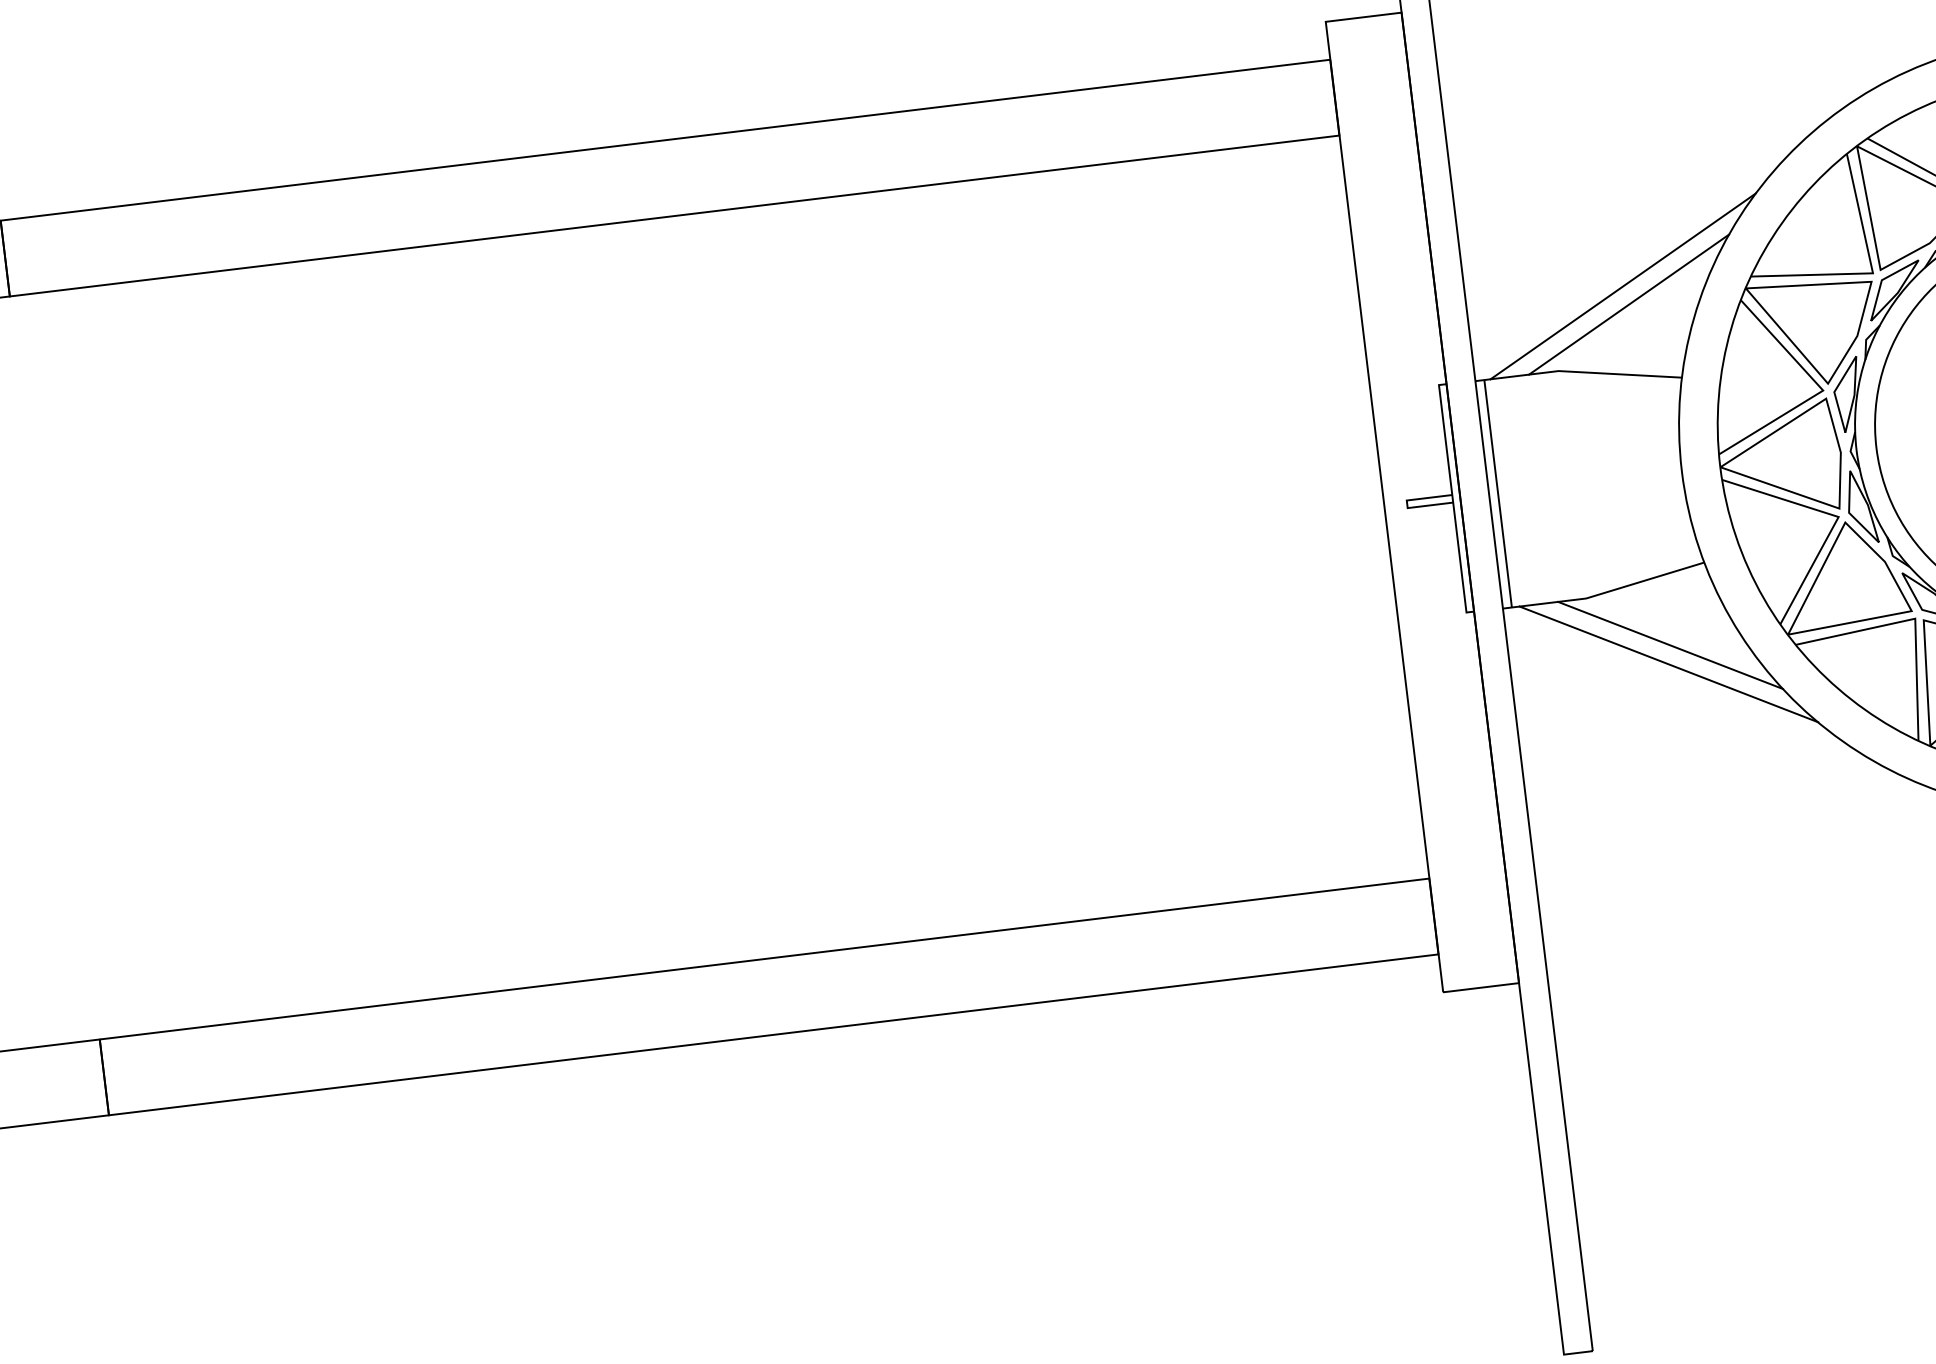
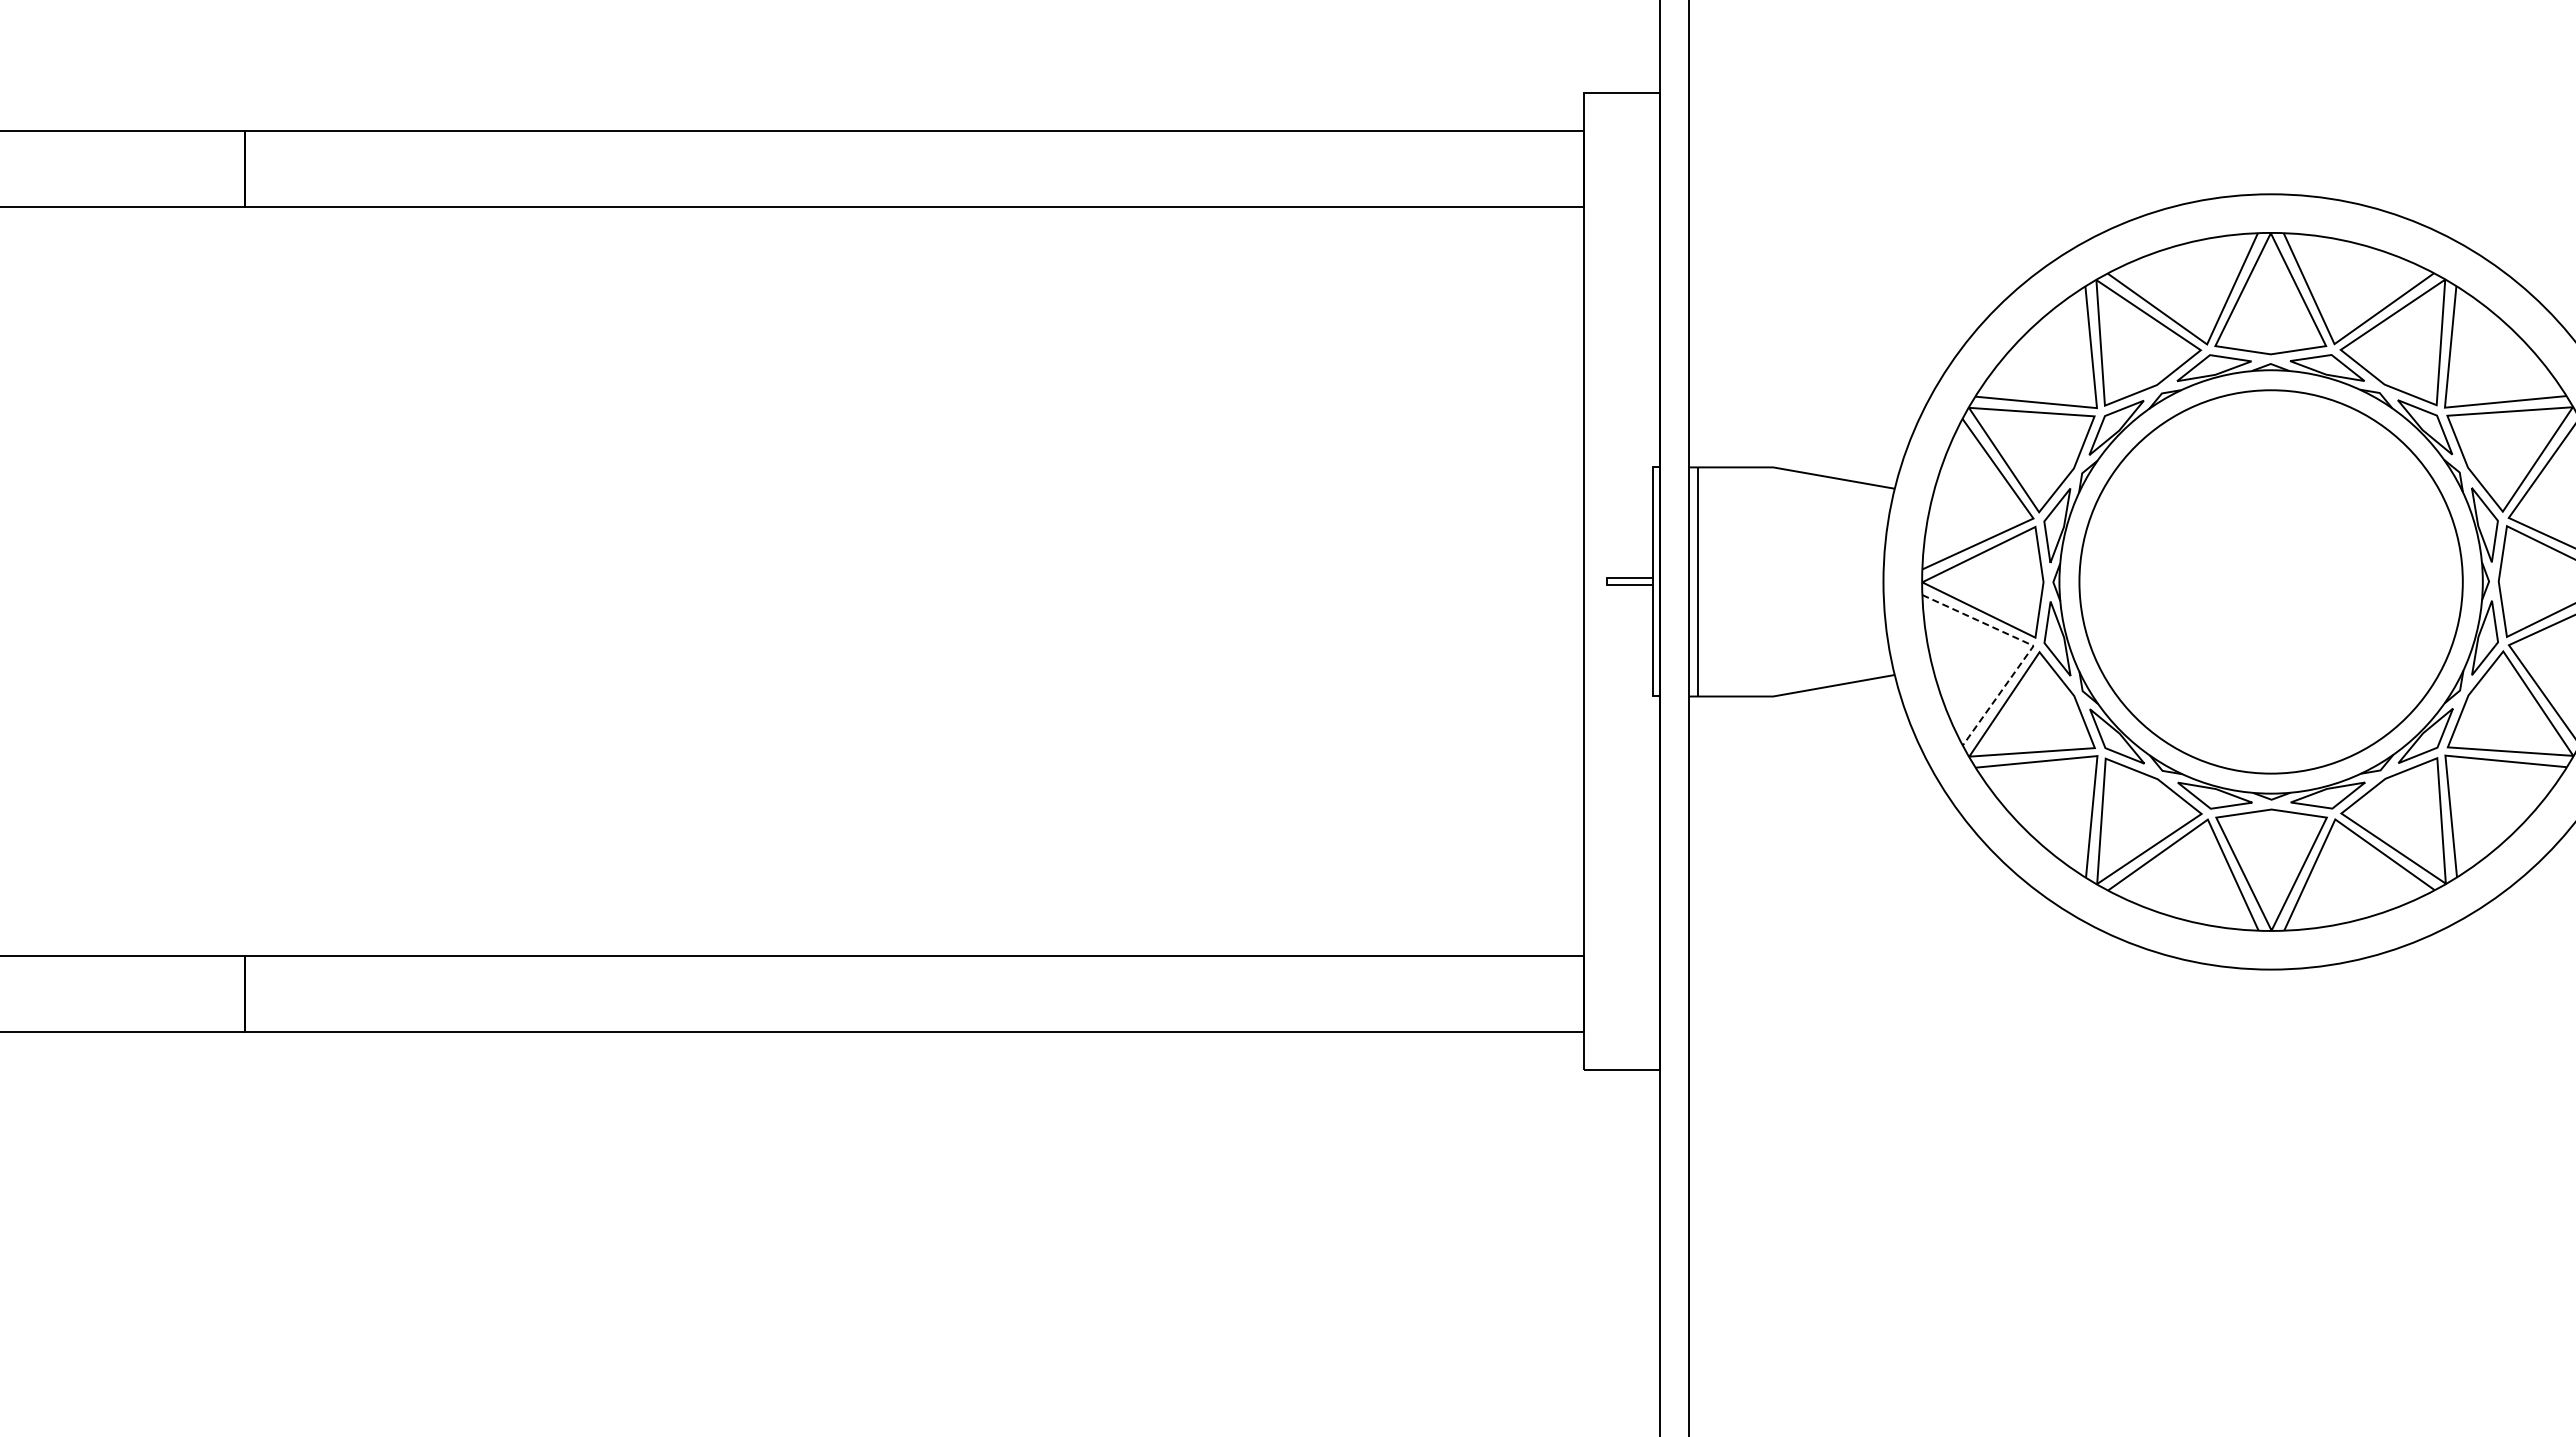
line: (1623, 285) -> (1847, 390), removed
line: (1628, 304) -> (1850, 409), removed
line: (1838, 516) -> (2033, 645), solid -> dashed
line: (1669, 644) -> (1850, 752), removed
line: (1668, 664) -> (1847, 771), removed

